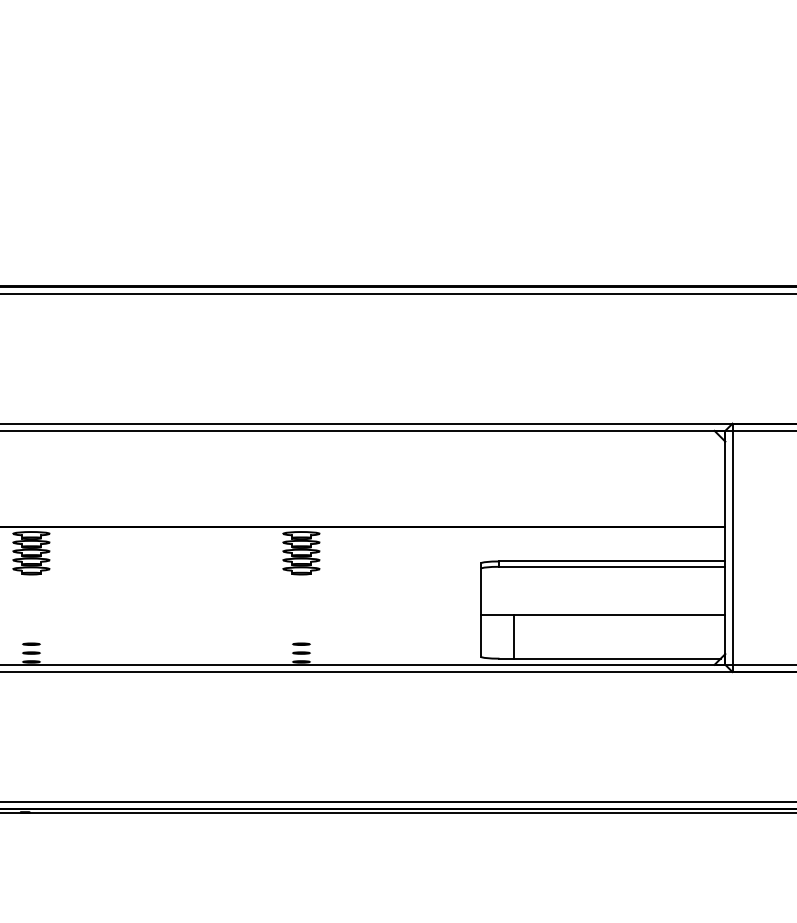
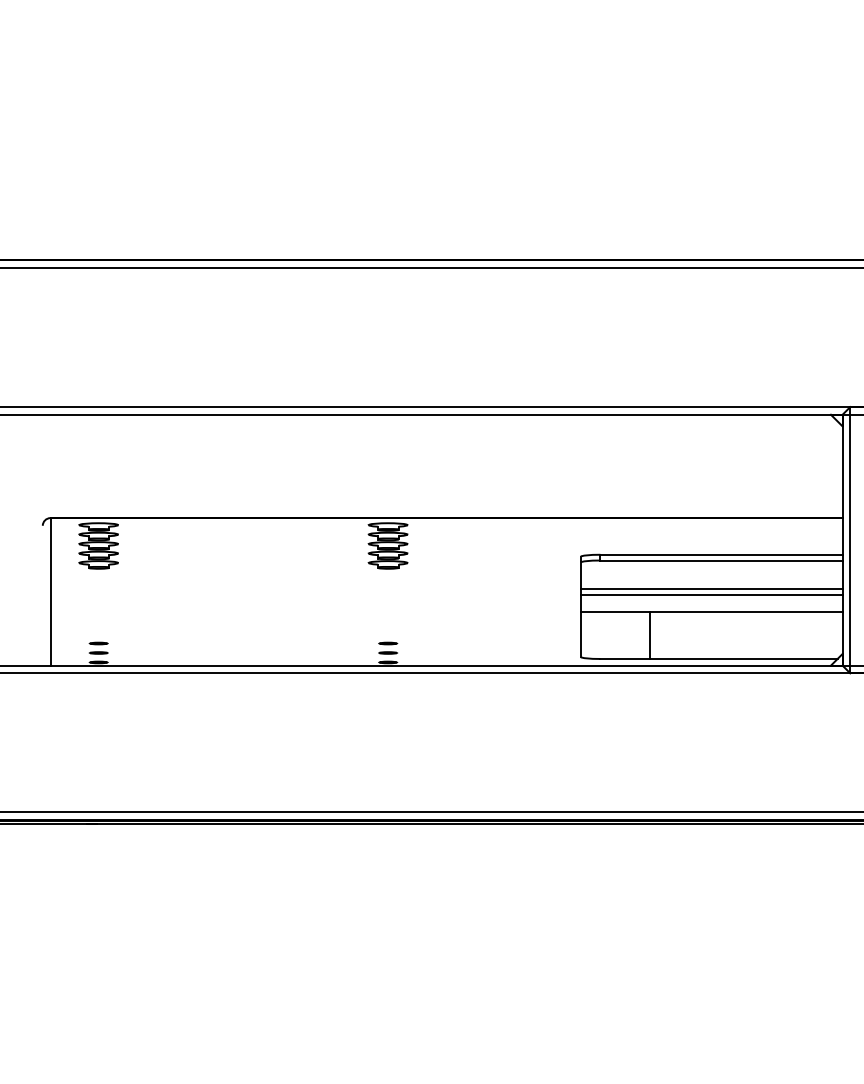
line: (603, 592) -> (711, 588), added
line: (603, 599) -> (711, 595), added
line: (513, 636) -> (649, 635), moved

